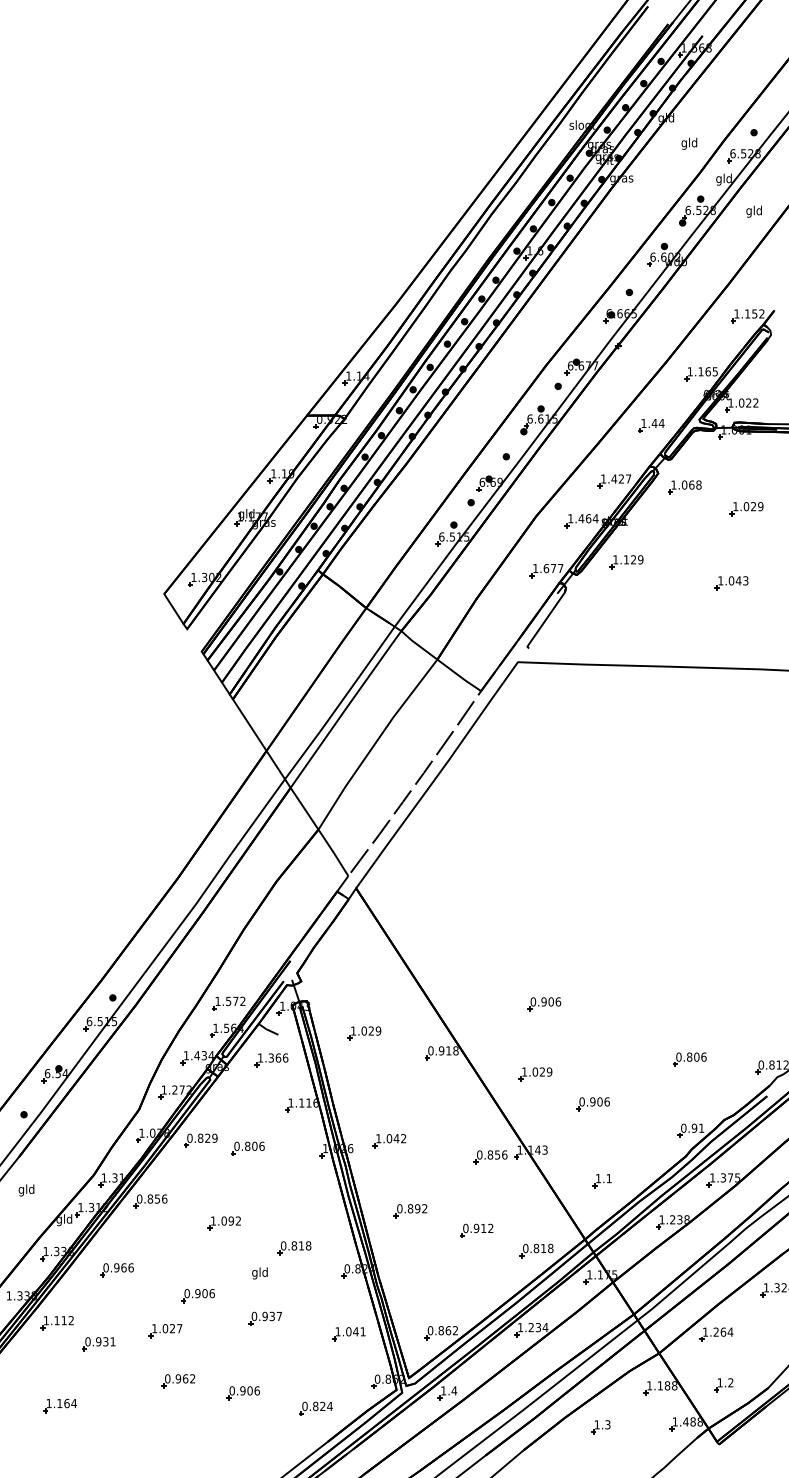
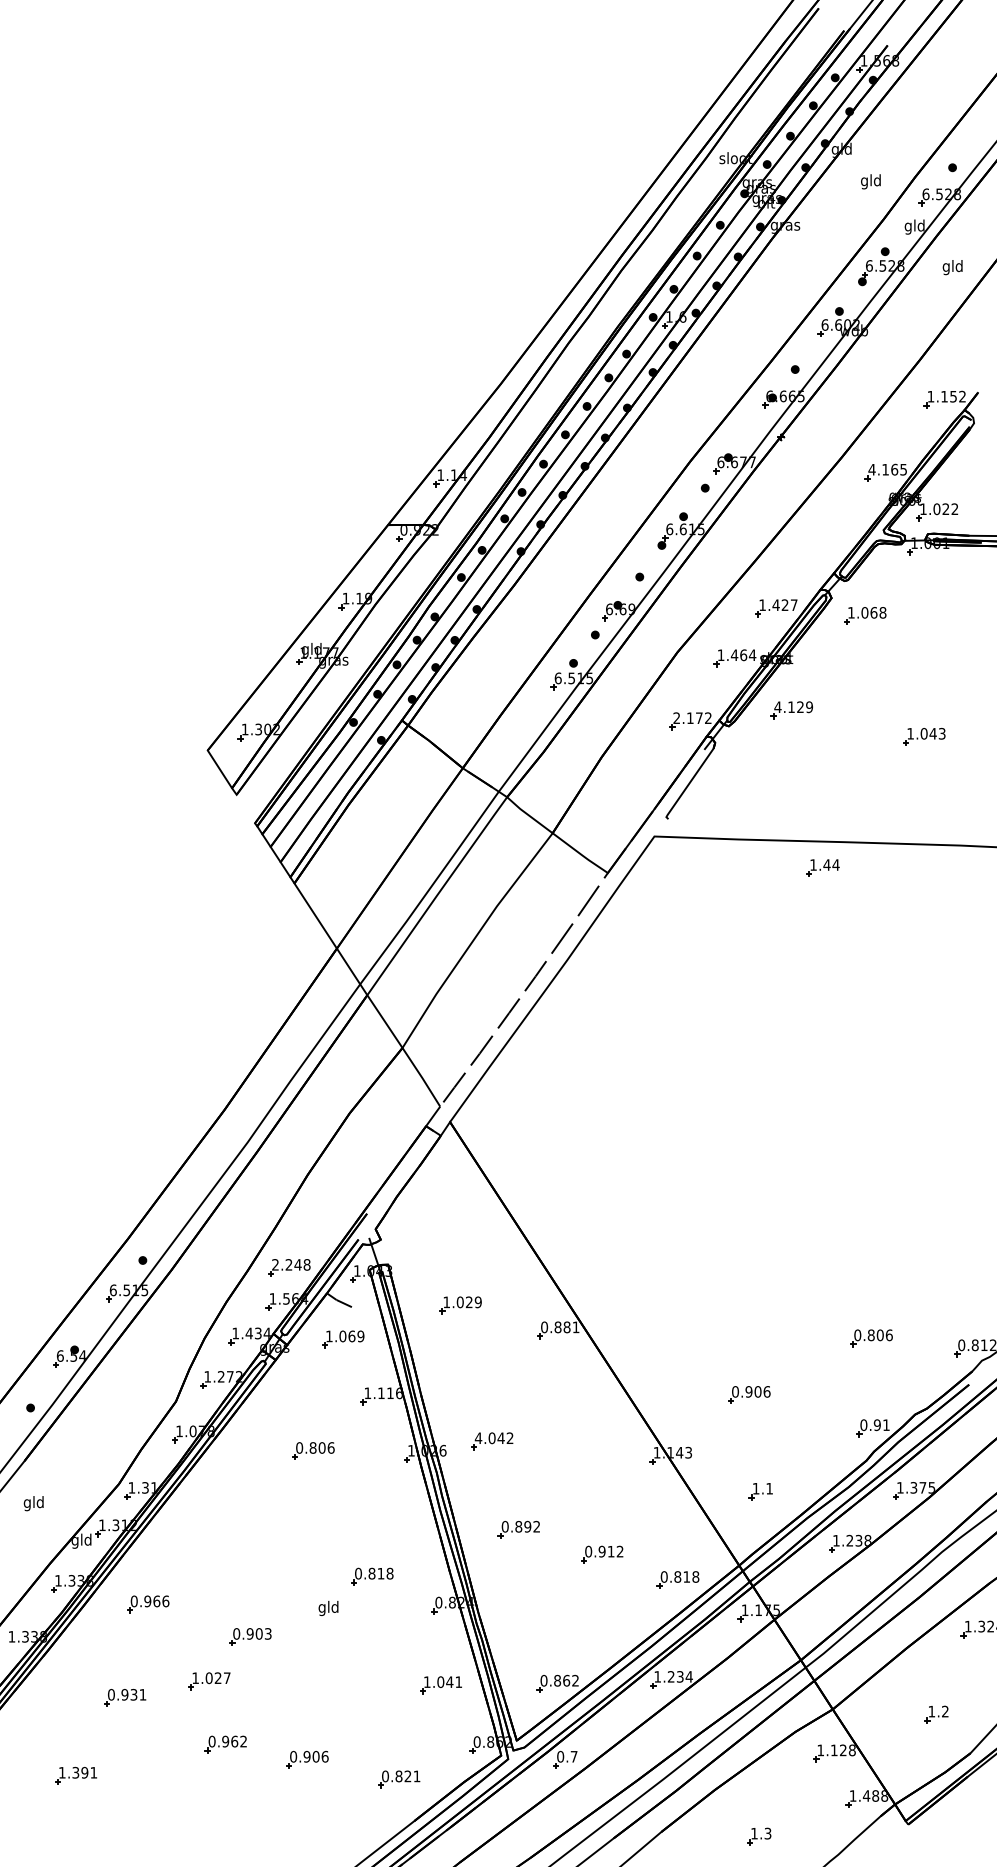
text: (689, 371) -> (871, 469), 1.165 -> 4.165
part: (651, 425) -> (822, 867), moved
part: (746, 508) -> (943, 642), removed
text: (615, 559) -> (777, 706), 1.129 -> 4.129
text: (548, 568) -> (692, 718), 1.677 -> 2.172
text: (230, 1001) -> (291, 1264), 1.572 -> 2.248
part: (544, 1004) -> (687, 1268), removed
text: (448, 1050) -> (566, 1327), 0.918 -> 0.881
text: (278, 1058) -> (351, 1336), 1.366 -> 1.069
part: (535, 1073) -> (676, 1356), removed
text: (378, 1138) -> (478, 1437), 1.042 -> 4.042
part: (200, 1140) -> (253, 1440), removed
part: (490, 1157) -> (619, 1461), removed
part: (150, 1201) -> (190, 1517), removed
part: (224, 1223) -> (283, 1545), removed
text: (211, 1293) -> (267, 1633), 0.906 -> 0.903
part: (265, 1318) -> (335, 1665), removed
part: (57, 1322) -> (72, 1670), removed
part: (716, 1334) -> (905, 1685), removed
text: (666, 1385) -> (842, 1750), 1.188 -> 1.128
part: (723, 1385) -> (936, 1714), moved
text: (449, 1390) -> (567, 1756), 1.4 -> 0.7
text: (66, 1403) -> (84, 1772), 1.164 -> 1.391
text: (329, 1406) -> (416, 1776), 0.824 -> 0.821
part: (601, 1427) -> (759, 1836), moved

